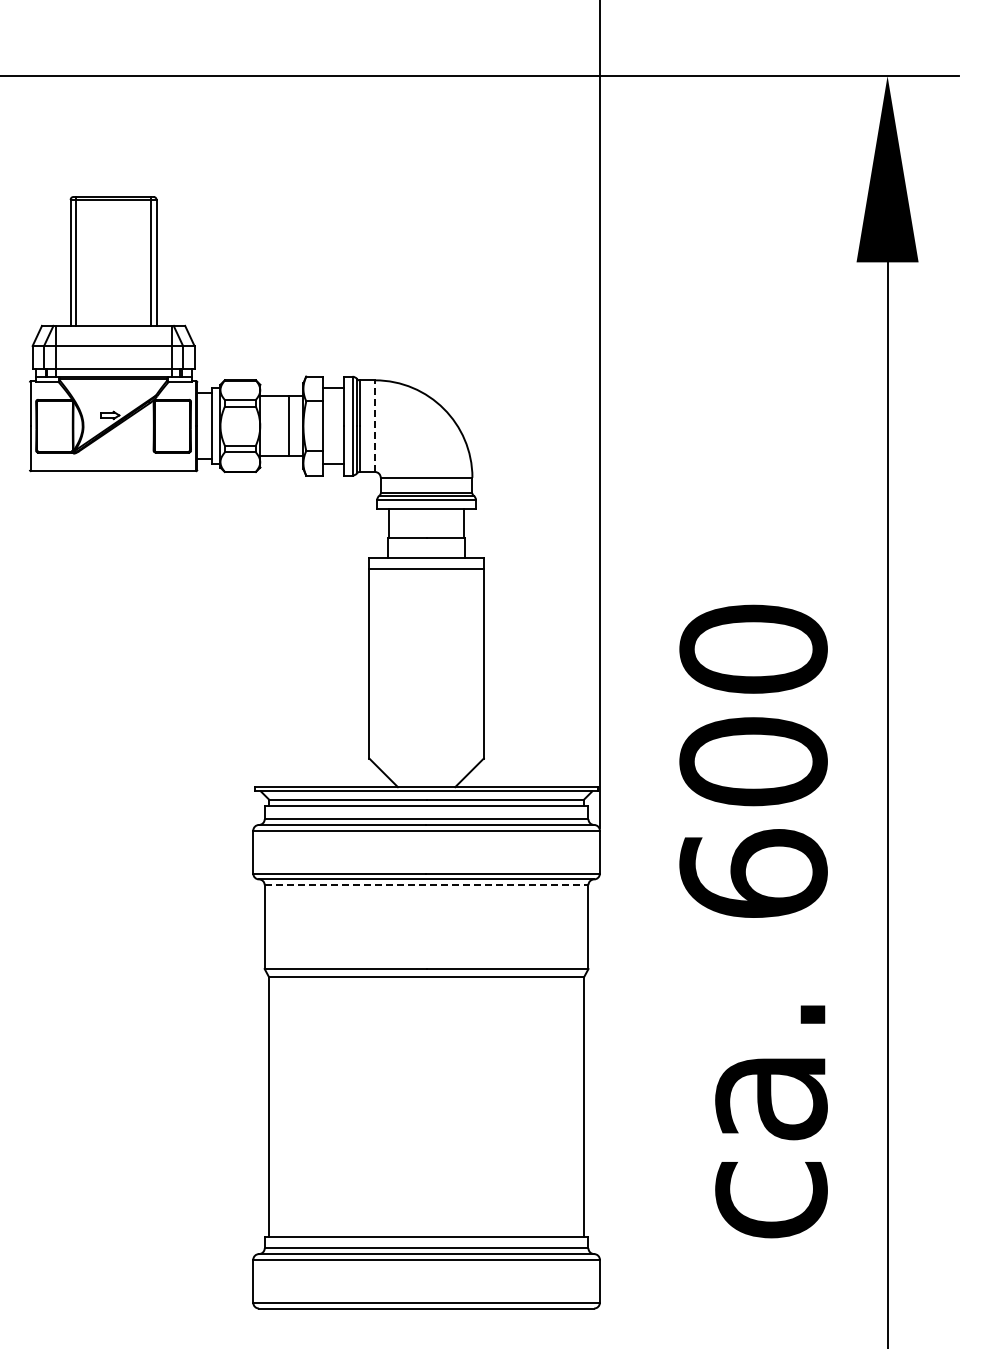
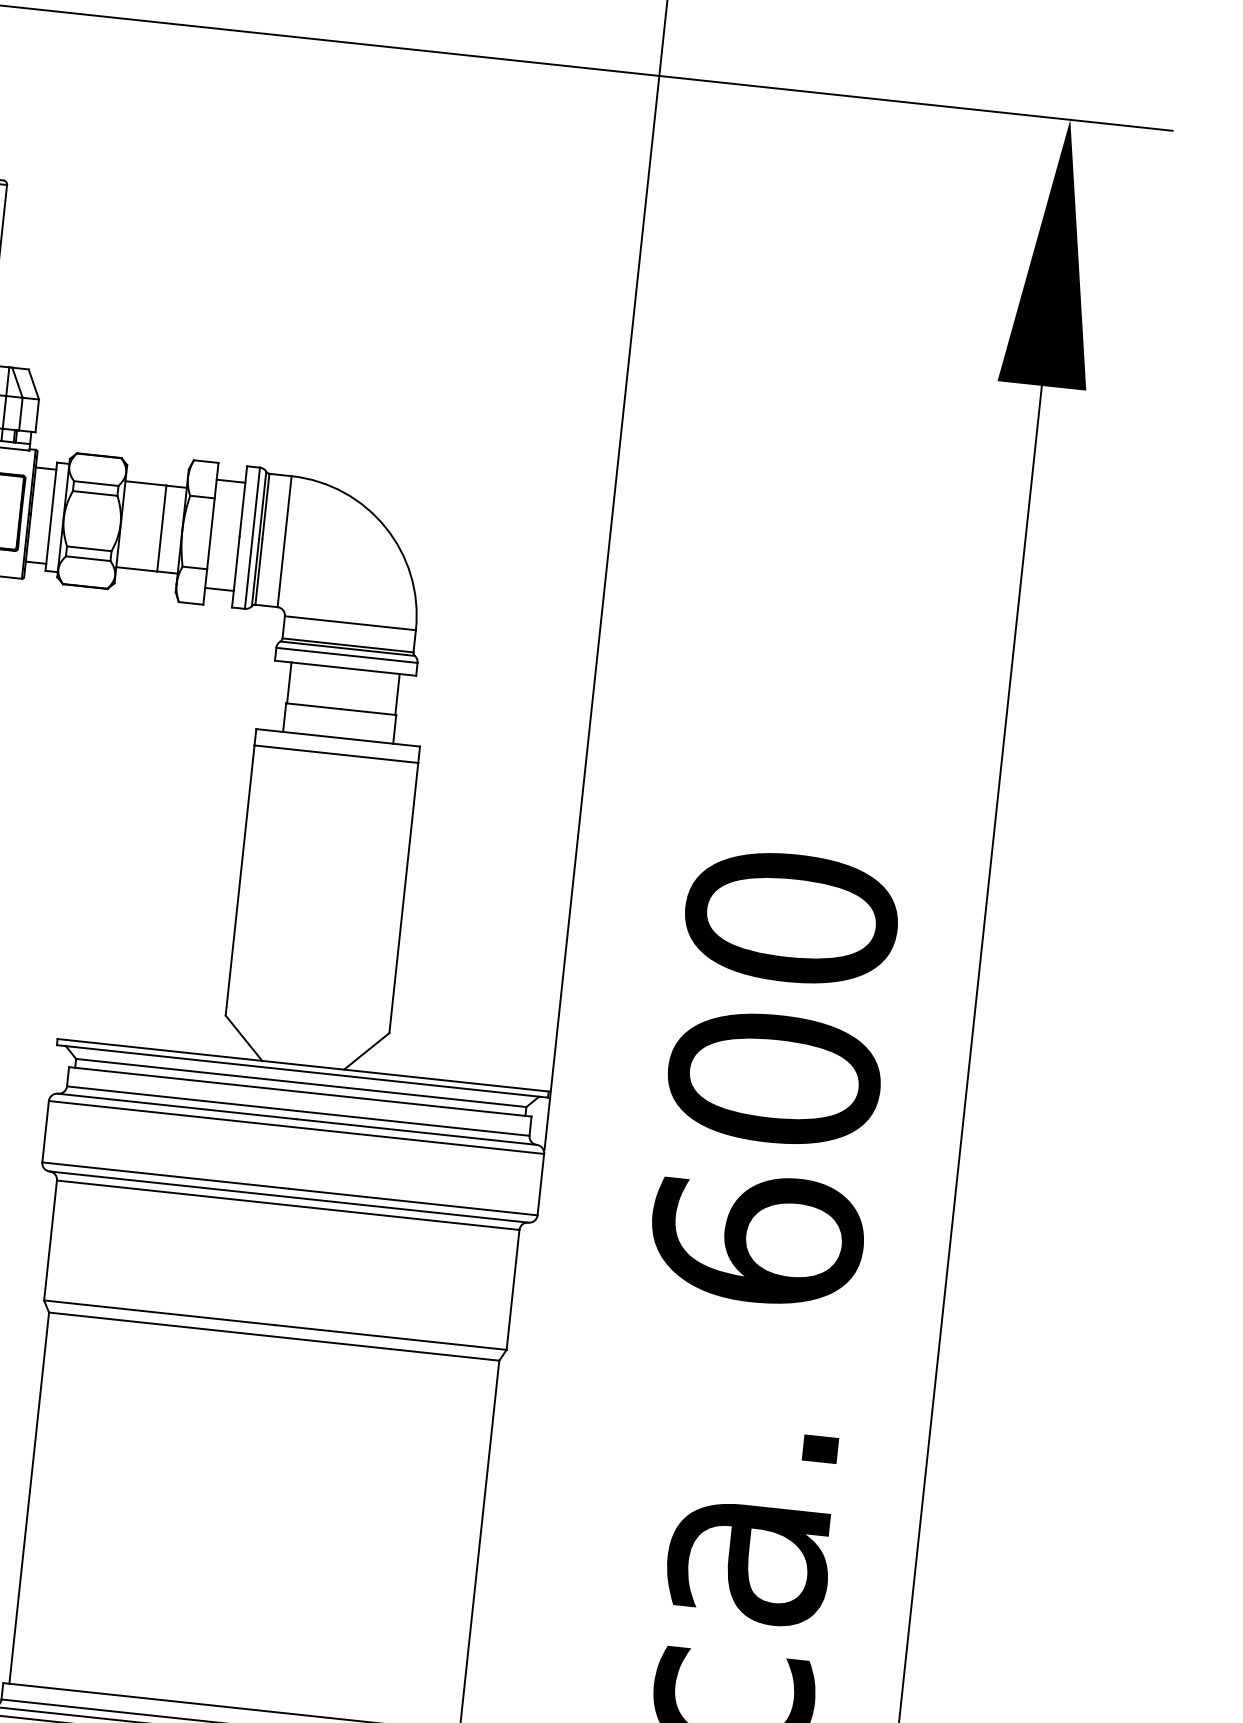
line: (375, 426) -> (285, 542), dashed -> solid
line: (426, 885) -> (288, 1205), dashed -> solid

